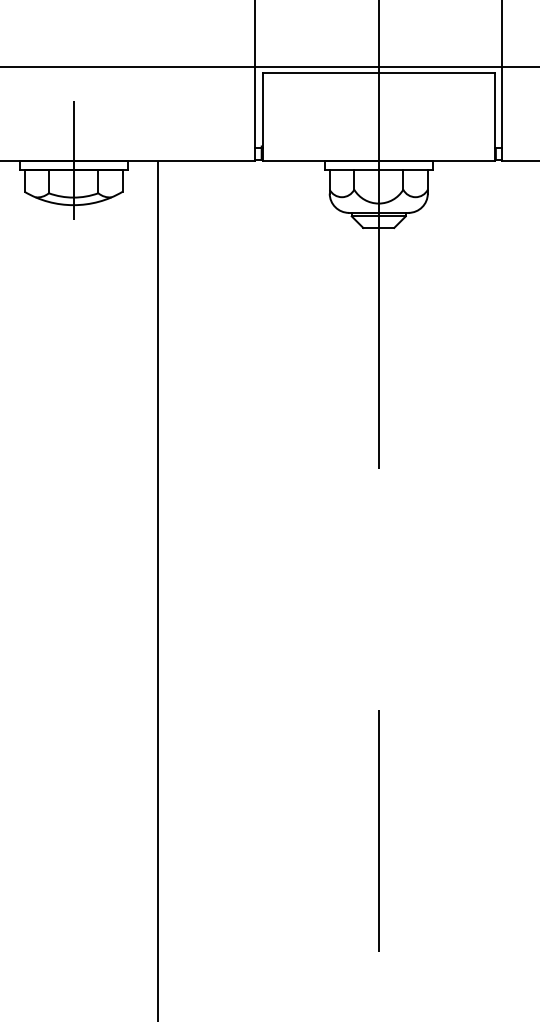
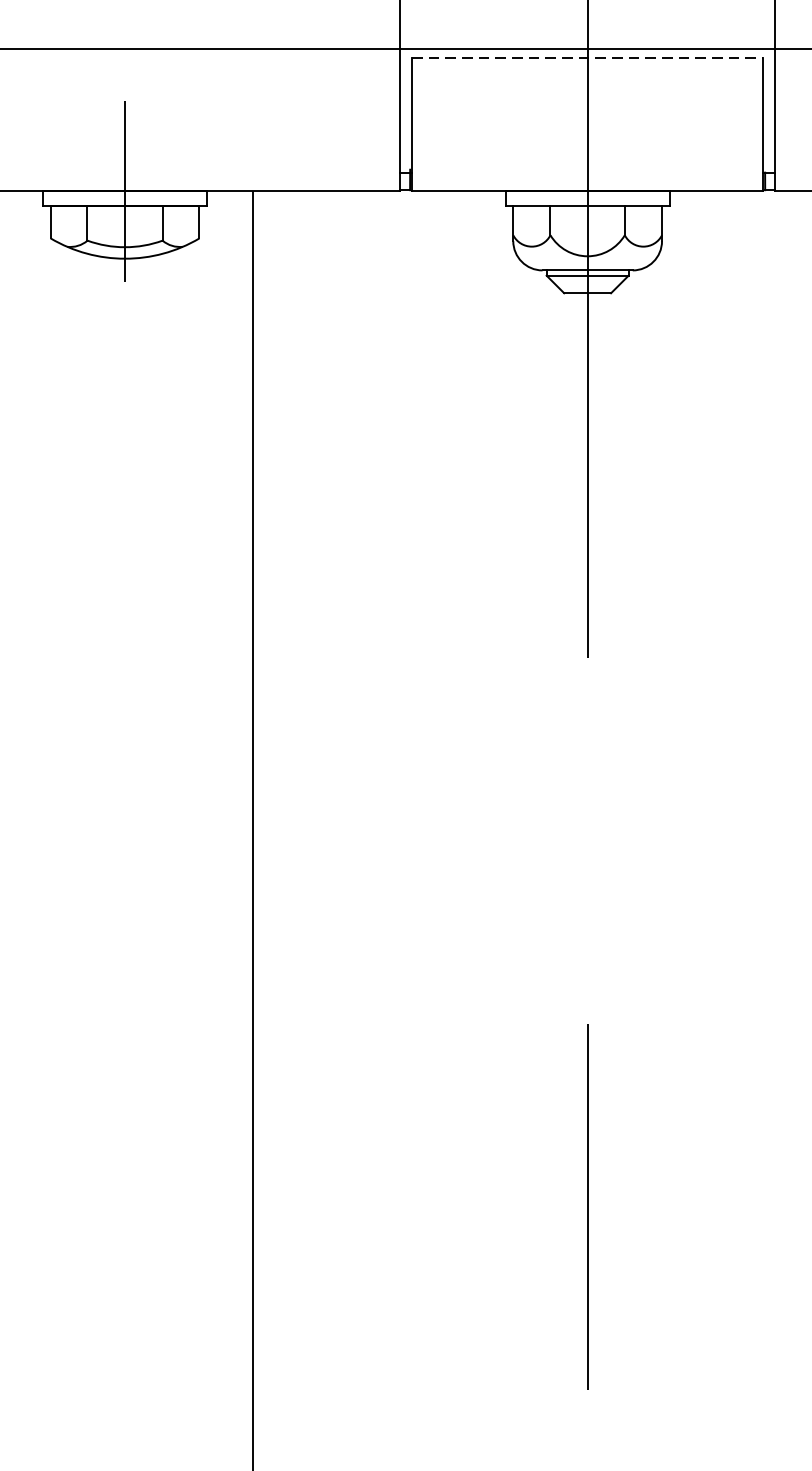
line: (378, 72) -> (587, 57), solid -> dashed

